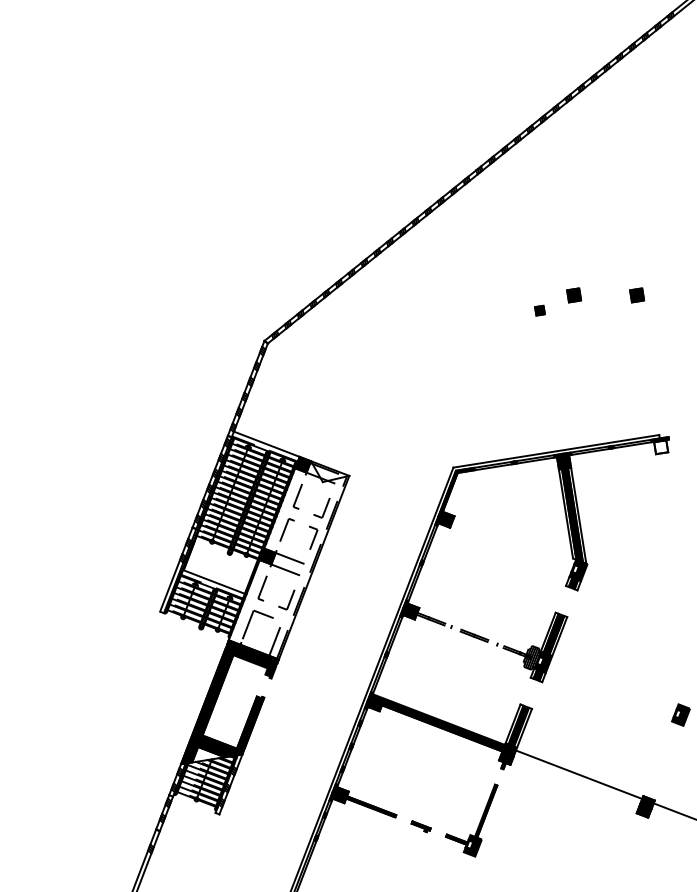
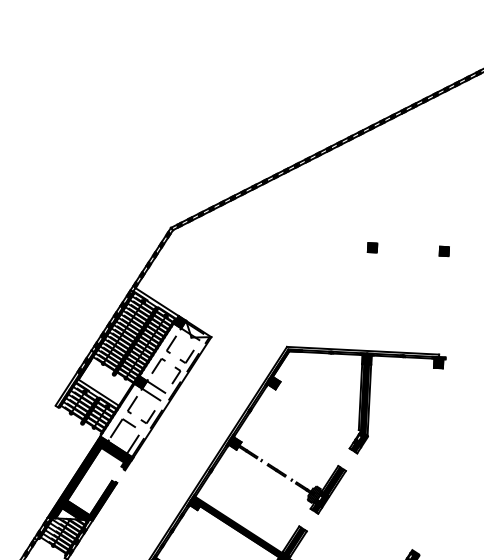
part: (574, 295) -> (399, 242), removed
part: (539, 310) -> (372, 247), size x1.43
fill: (661, 447) -> (438, 363), added

